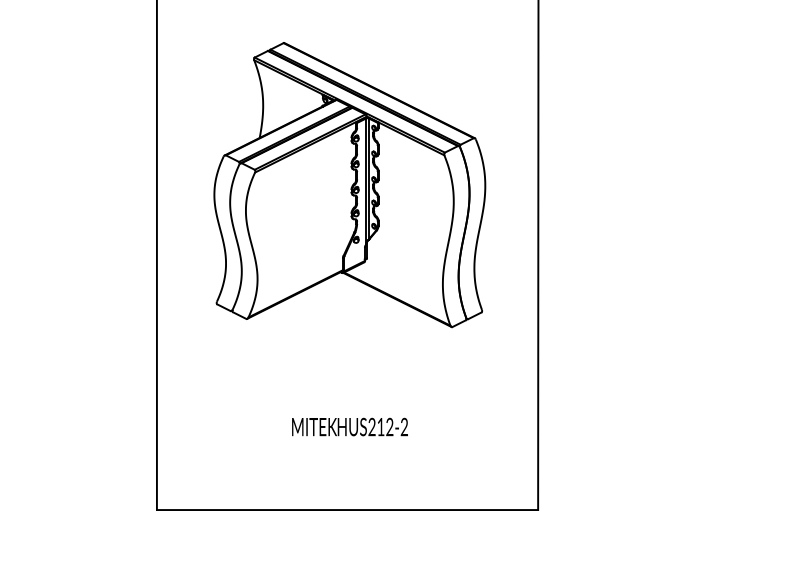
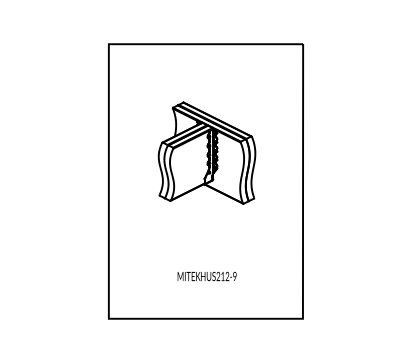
part: (348, 183) -> (206, 152), size x0.7
text: (403, 428) -> (234, 277), HUS212-2 -> HUS212-9

